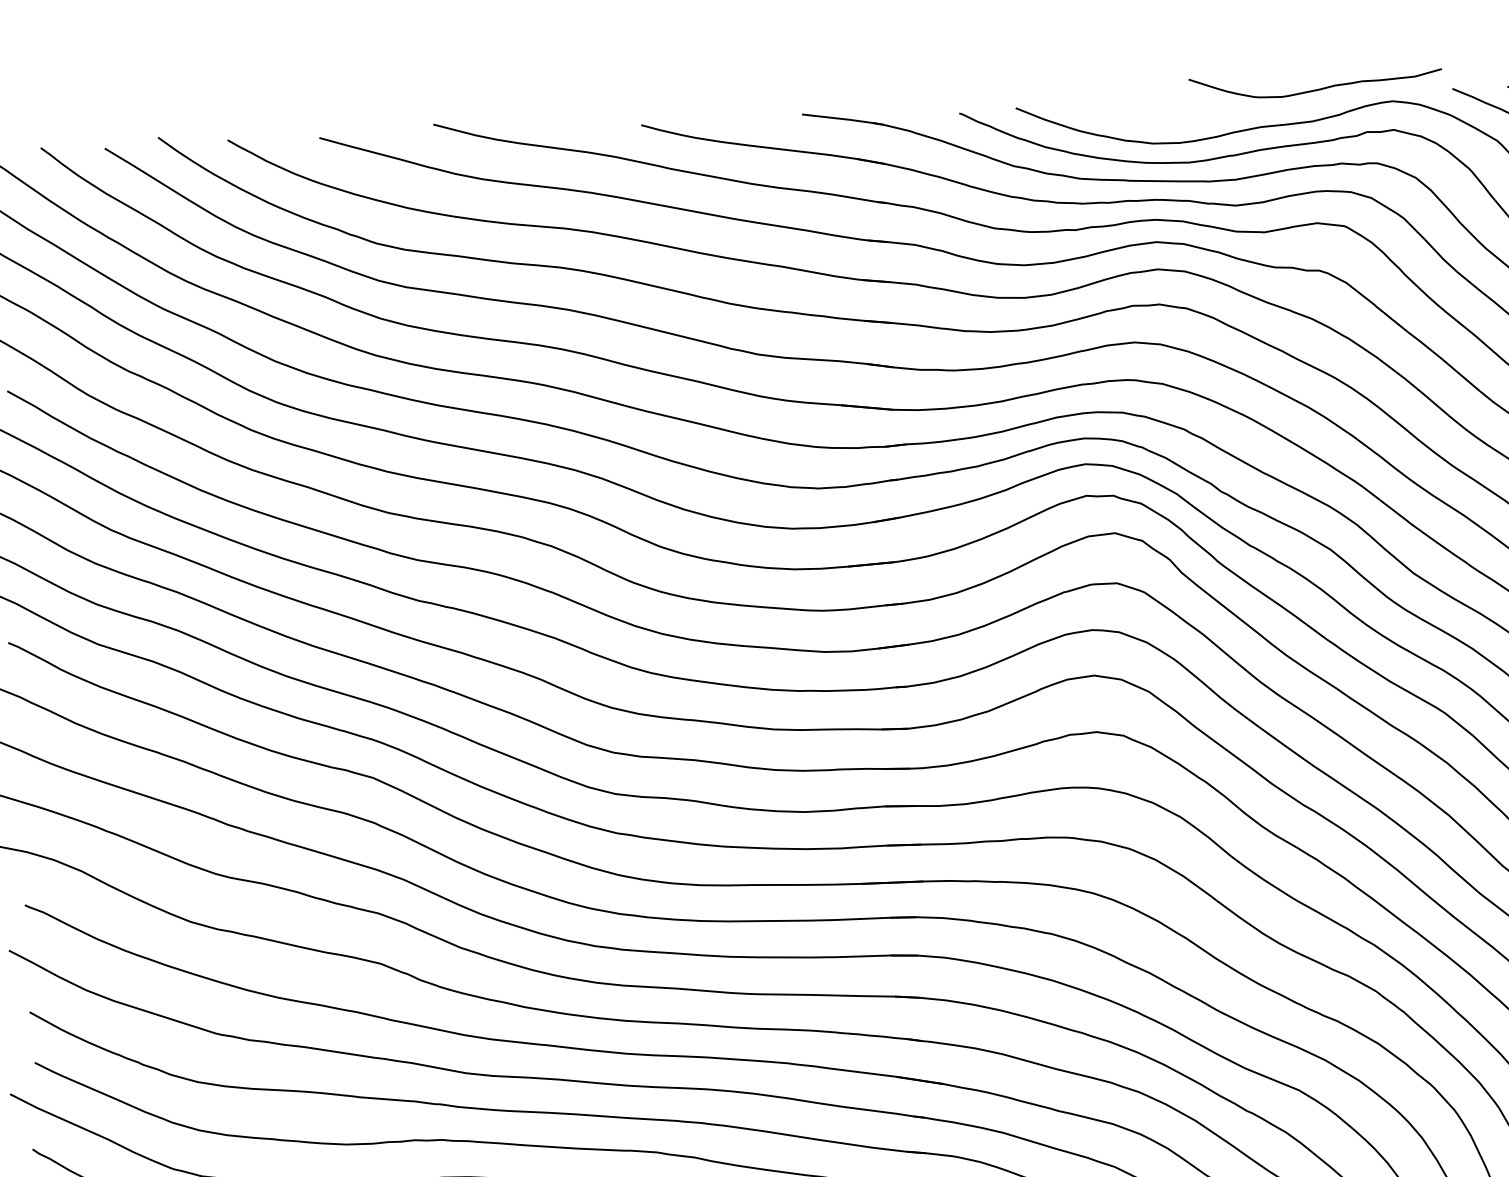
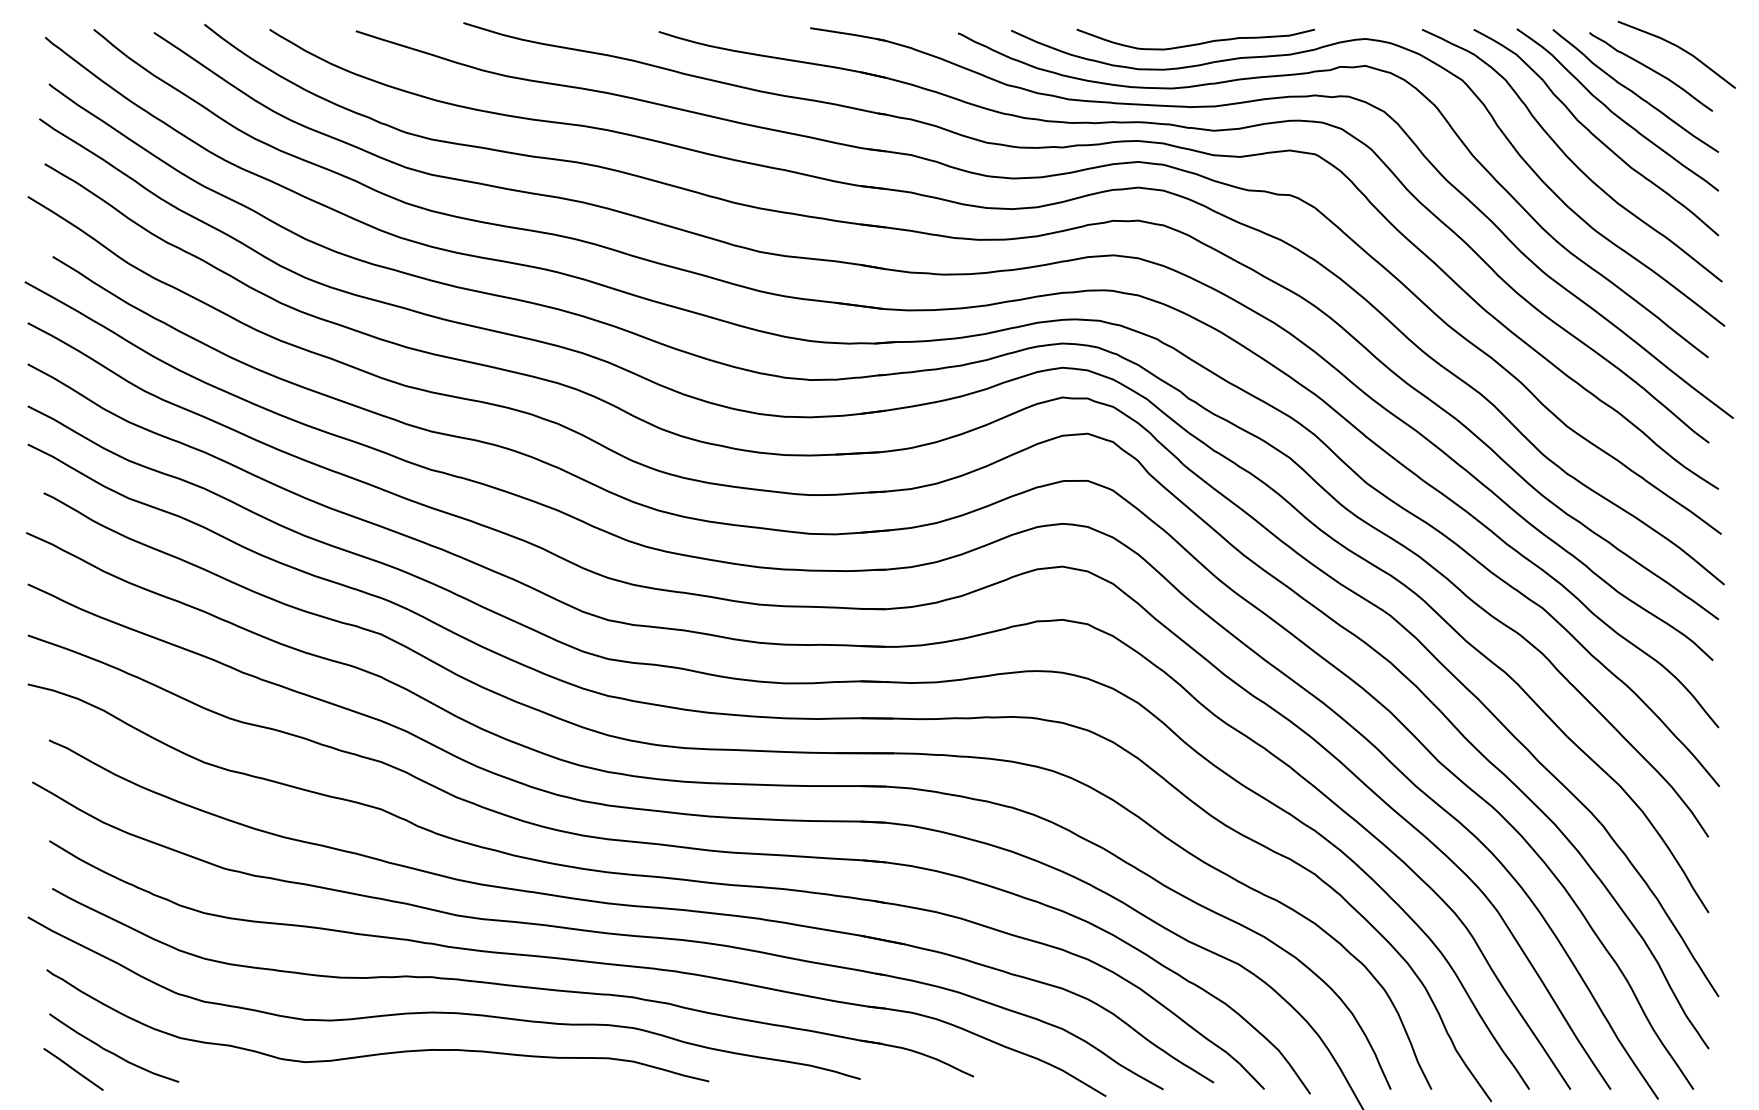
curve: (1315, 89) -> (1195, 43), moved

